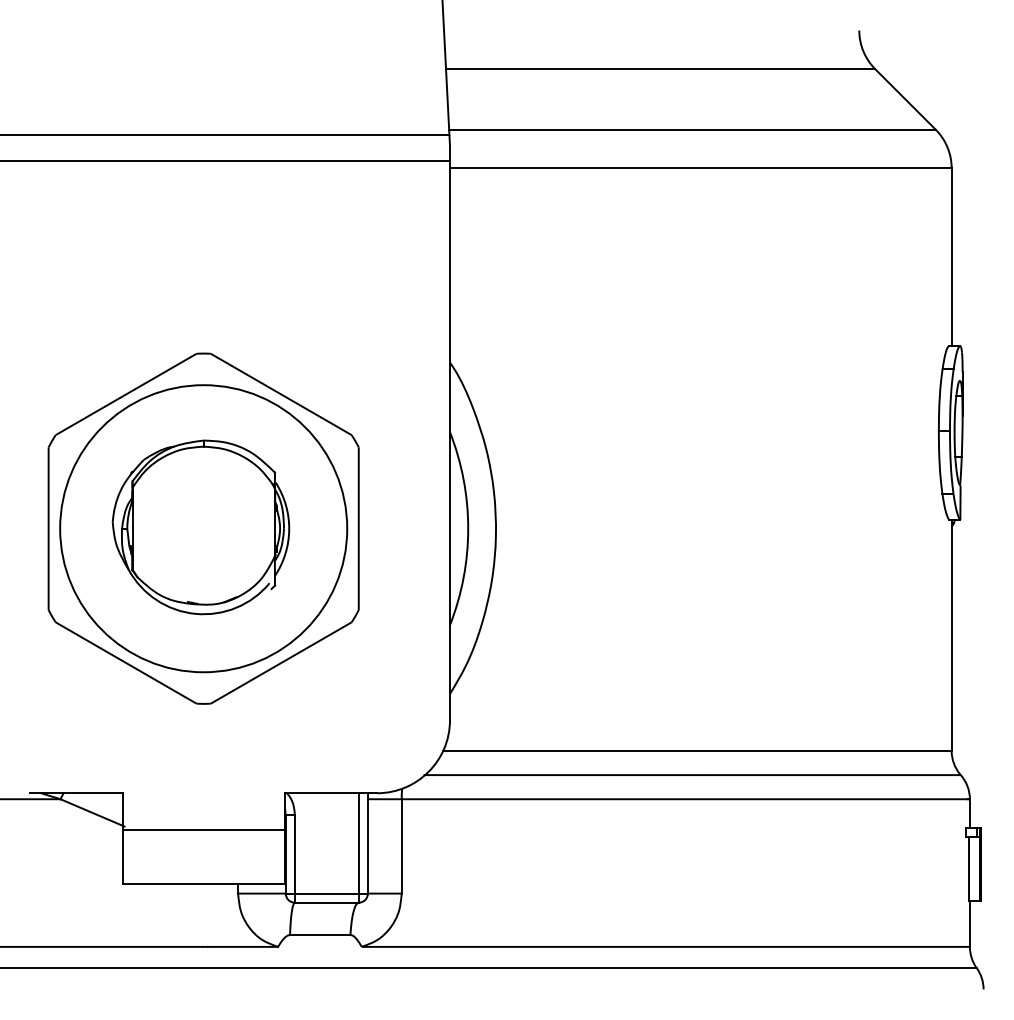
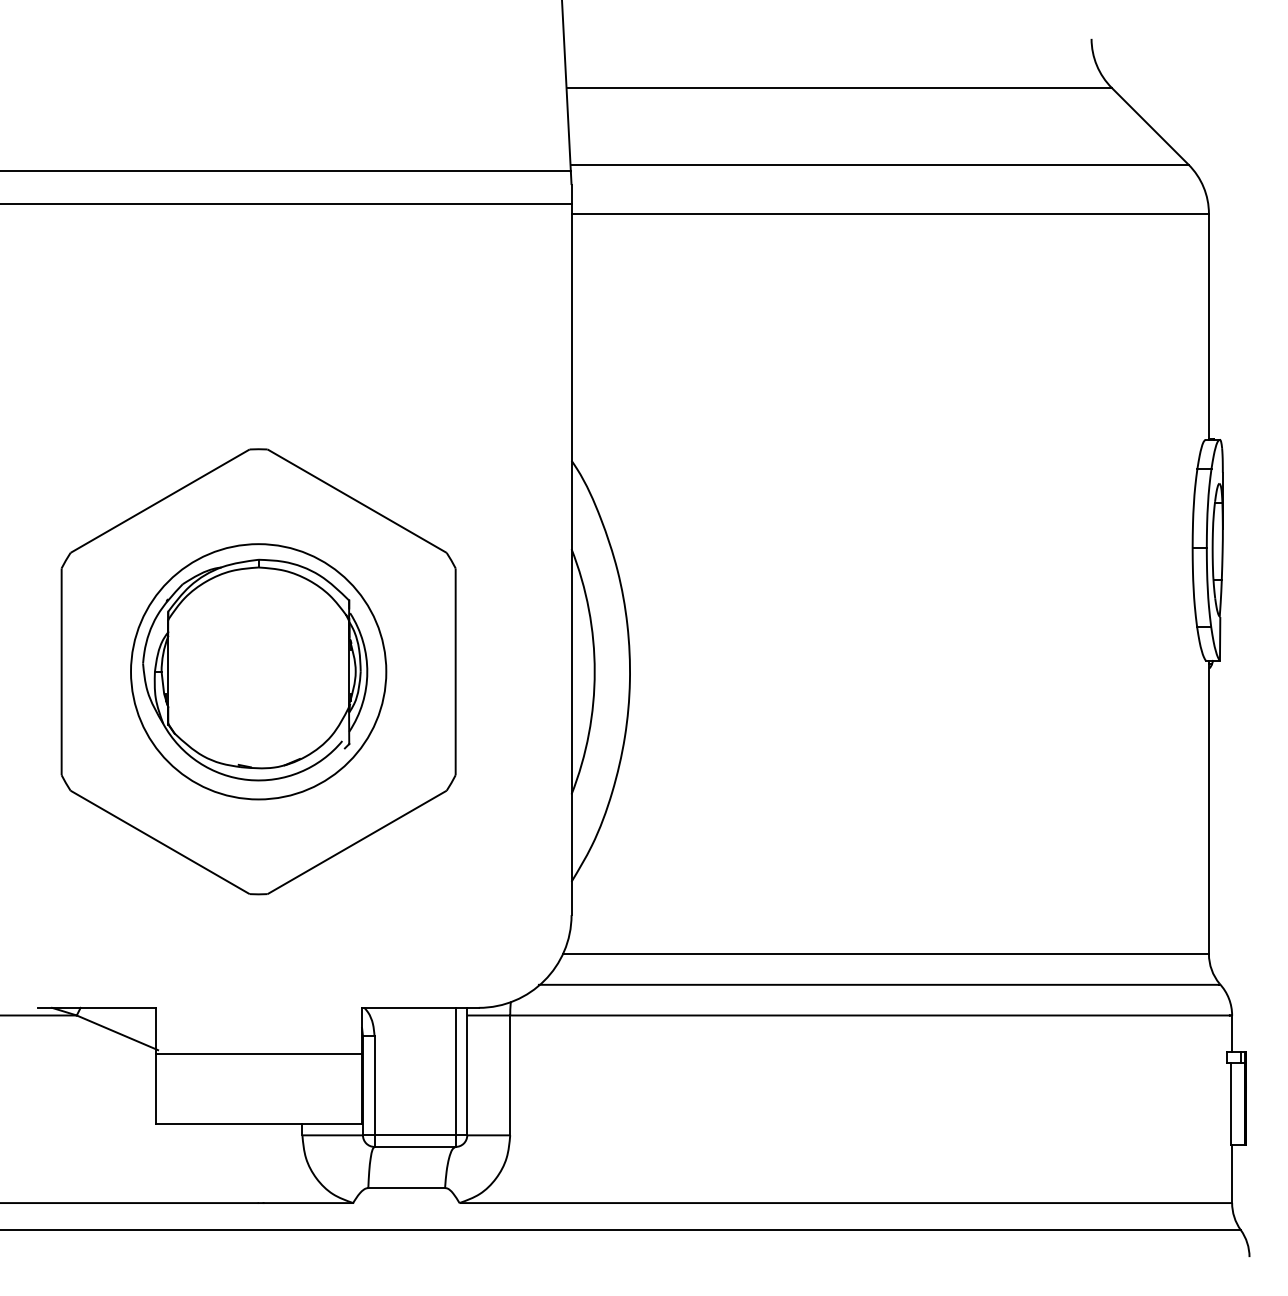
circle: (203, 528) -> (258, 671), size x0.7

